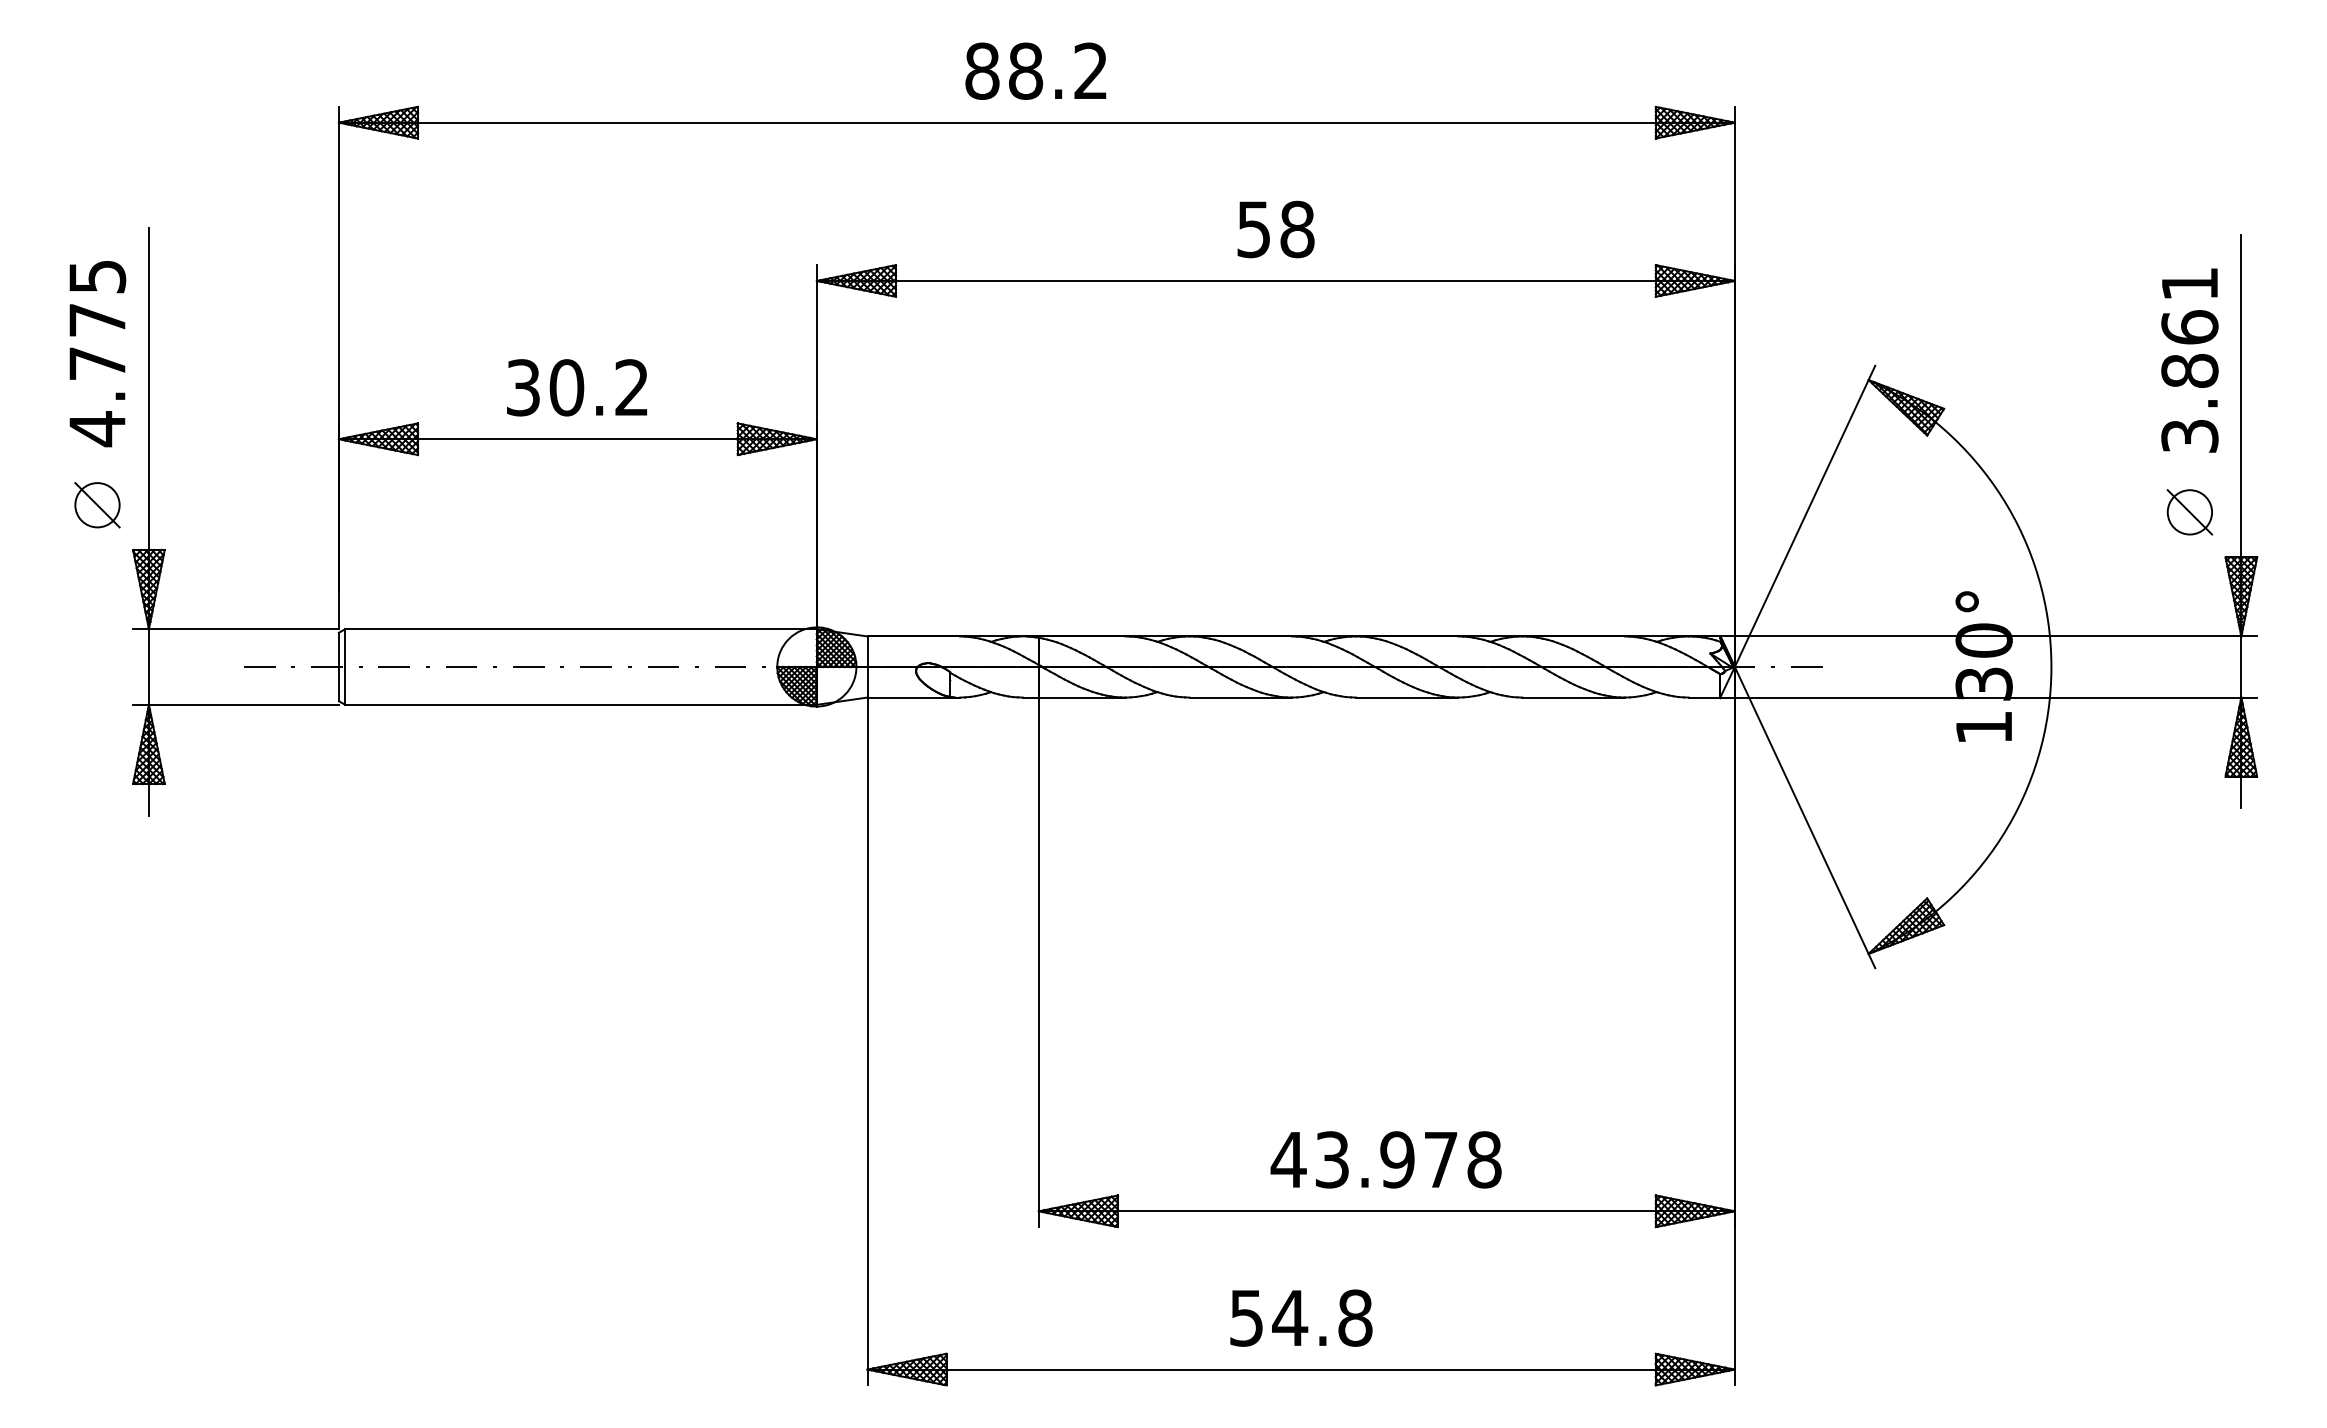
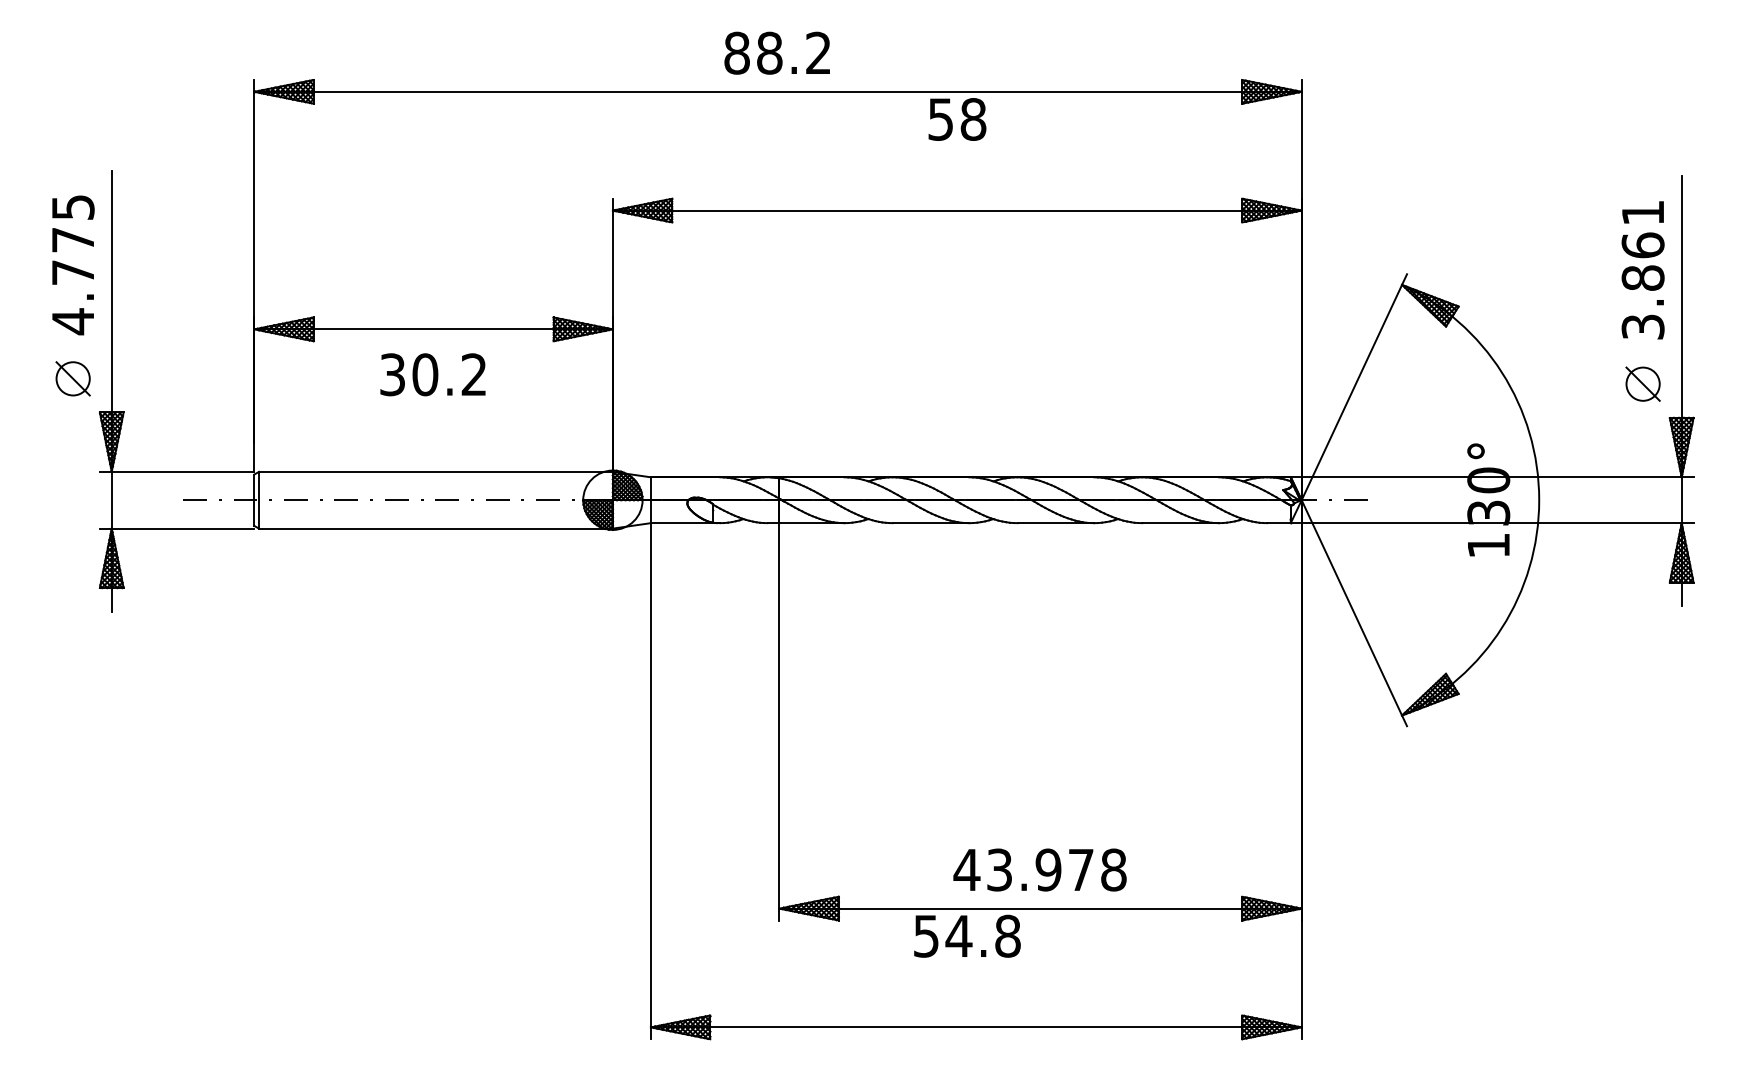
text: (1275, 229) -> (957, 119), moved
text: (577, 387) -> (433, 374), moved
text: (1301, 1317) -> (967, 935), moved

